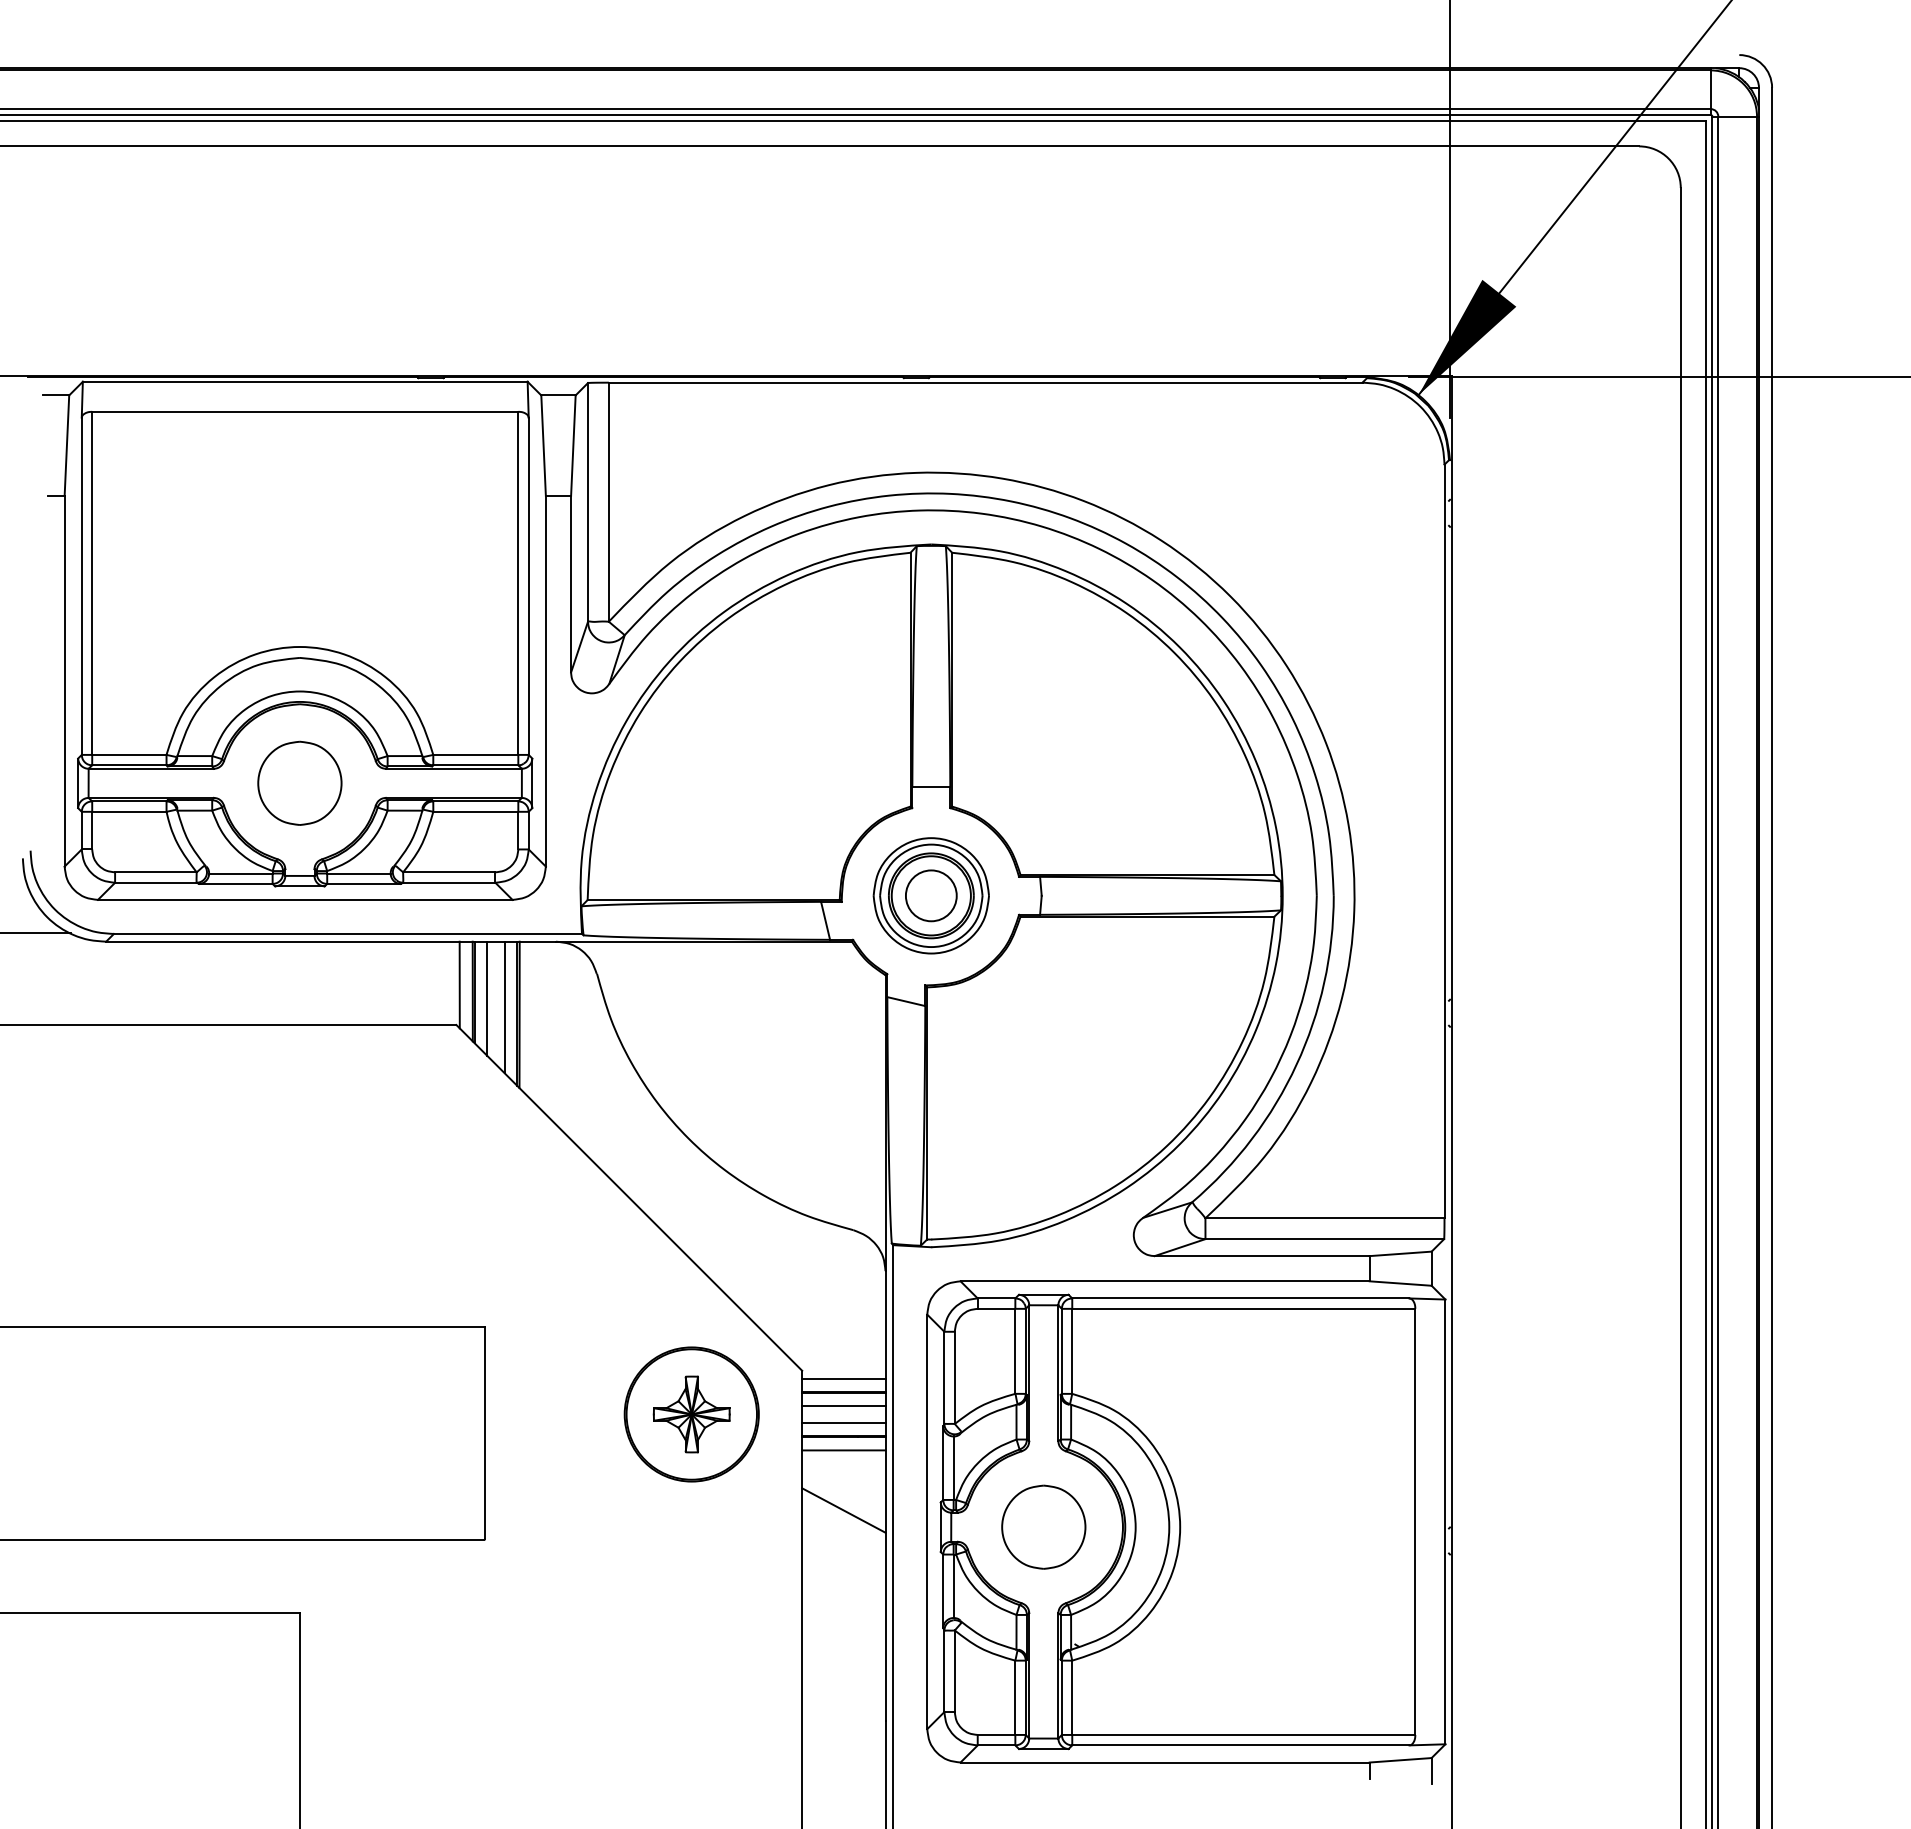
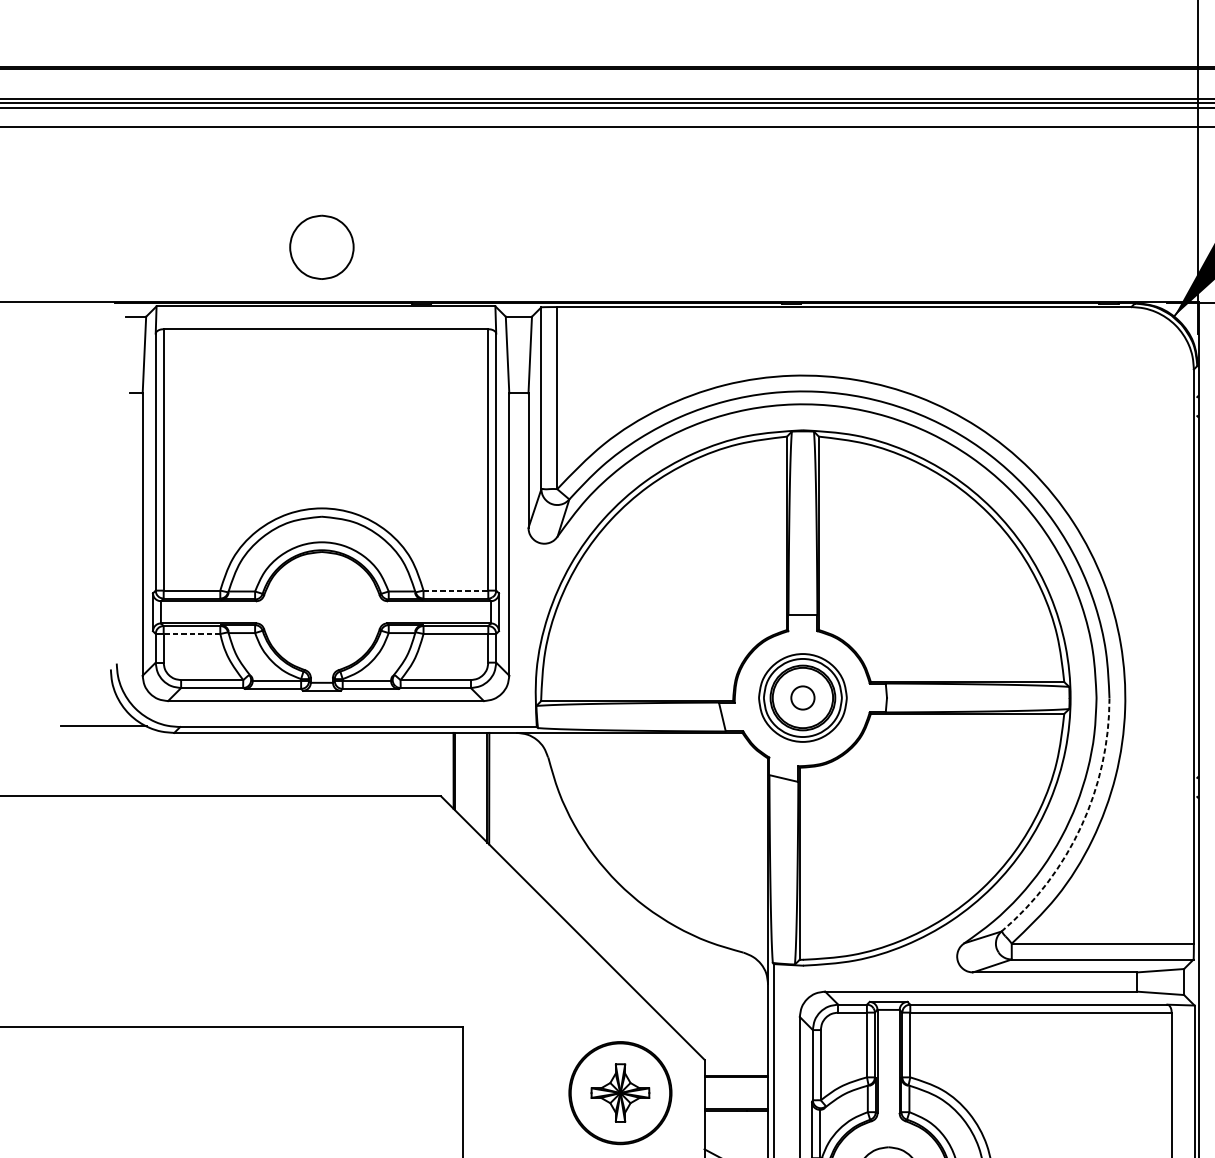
line: (475, 754) -> (455, 590), solid -> dashed
part: (299, 782) -> (321, 246), moved
line: (128, 811) -> (191, 633), solid -> dashed
circle: (930, 895) -> (802, 697), size x0.6
line: (459, 984) -> (443, 765), removed
line: (487, 998) -> (464, 776), removed
line: (504, 1007) -> (477, 783), removed
arc: (1296, 1064) -> (1081, 826), solid -> dashed
line: (843, 1378) -> (736, 1065), removed
line: (843, 1405) -> (736, 1086), removed
line: (843, 1423) -> (736, 1099), removed
line: (843, 1450) -> (736, 1120), removed

